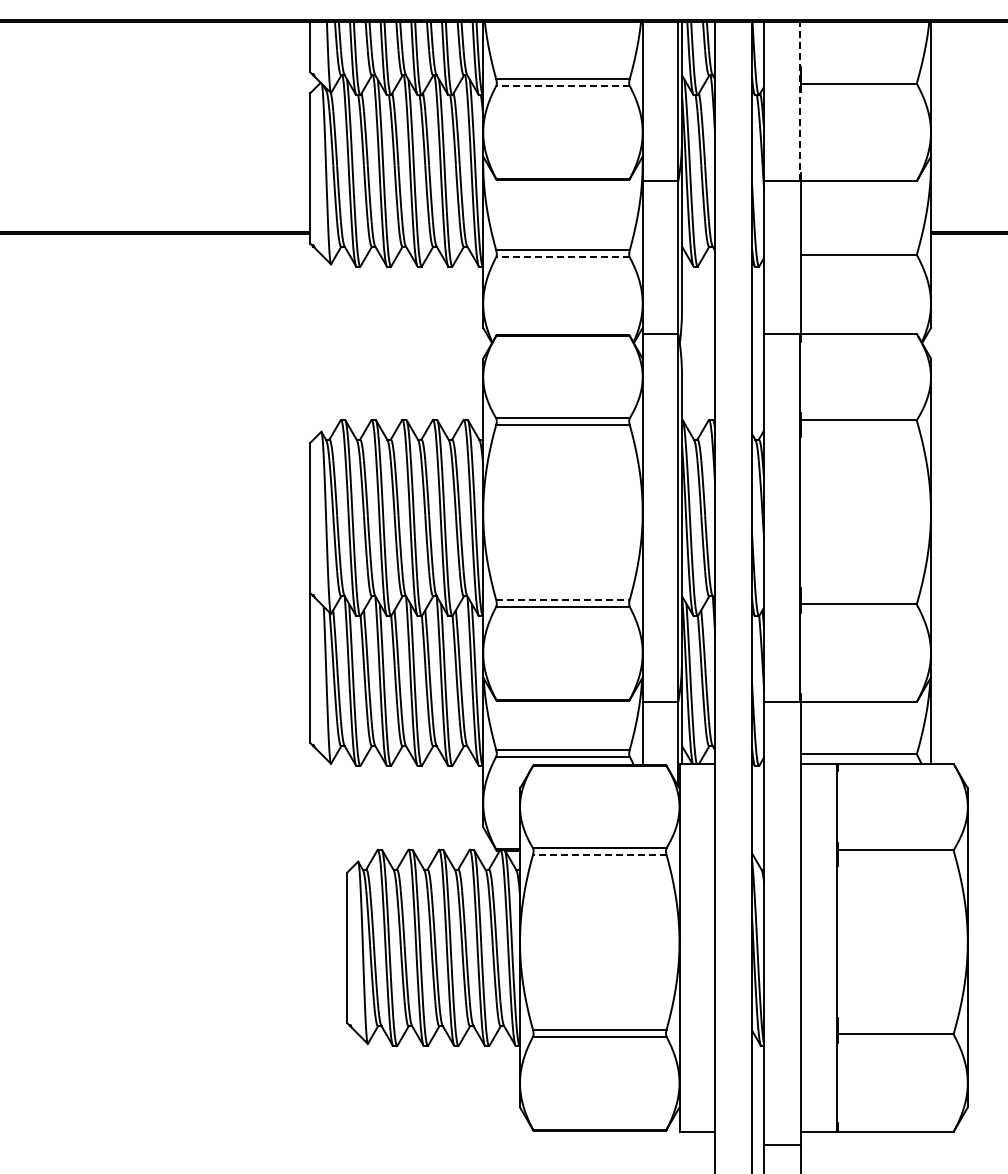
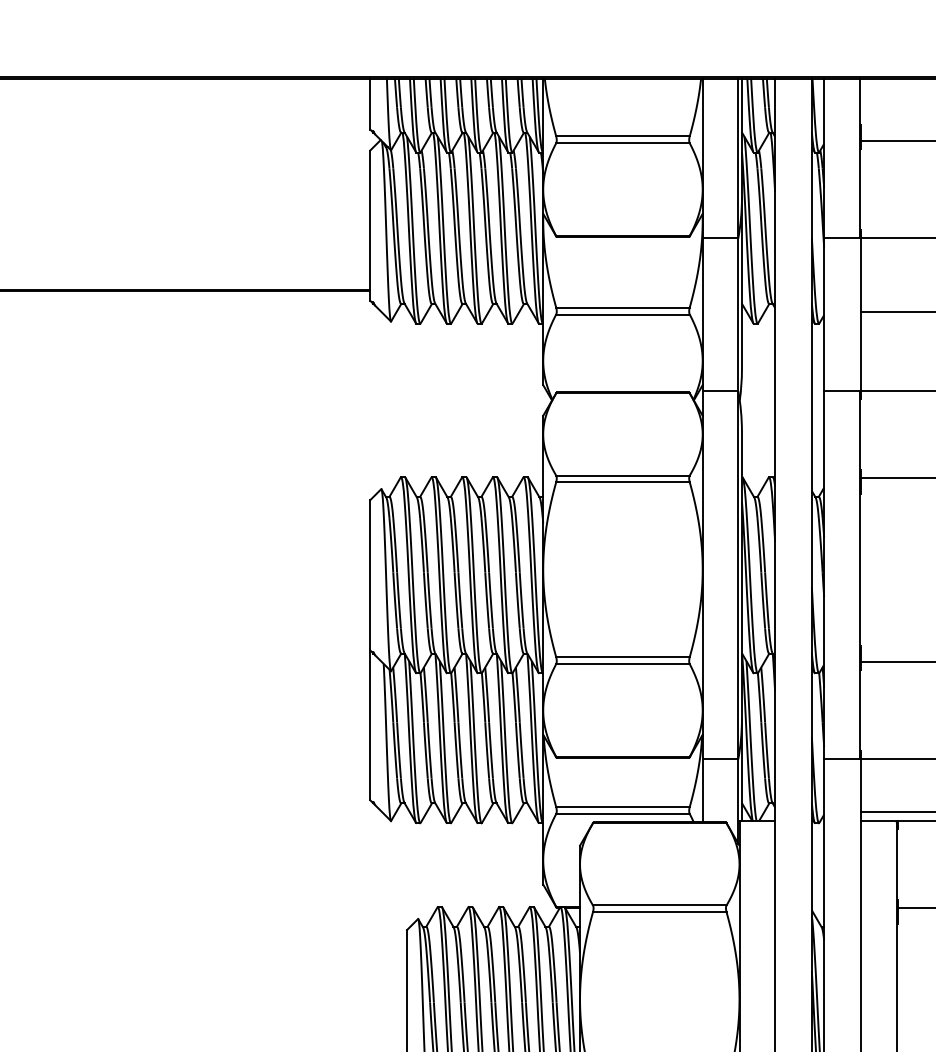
line: (562, 86) -> (622, 143), dashed -> solid
line: (799, 101) -> (859, 158), dashed -> solid
line: (562, 257) -> (622, 314), dashed -> solid
line: (562, 599) -> (622, 656), dashed -> solid
line: (599, 854) -> (659, 911), dashed -> solid

